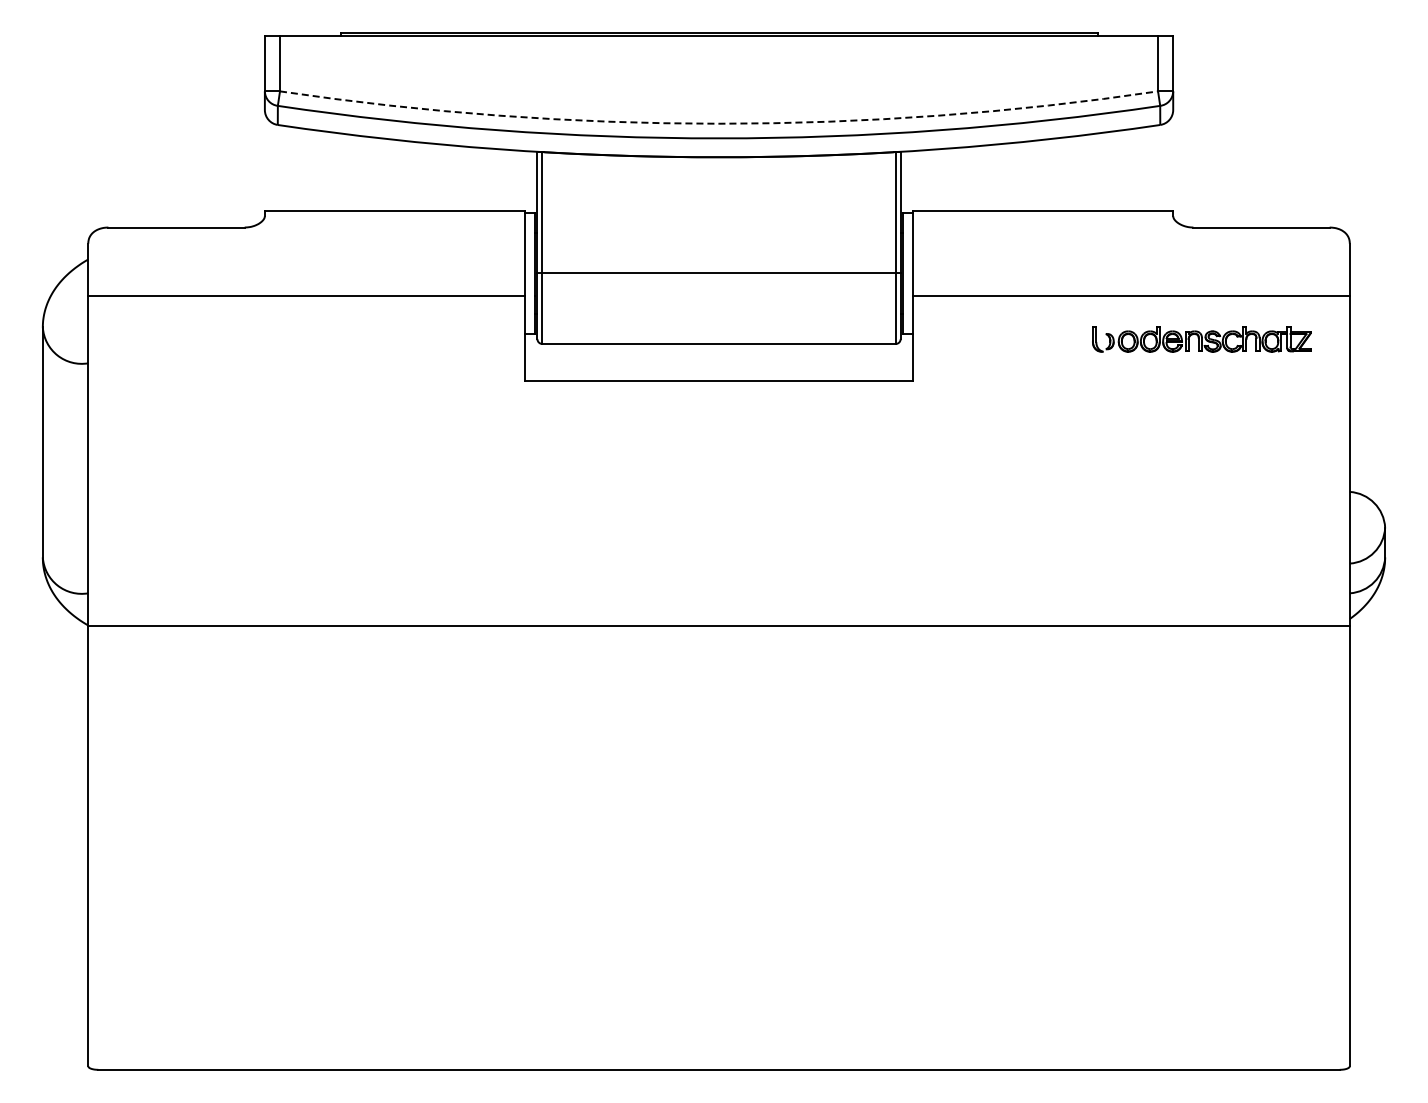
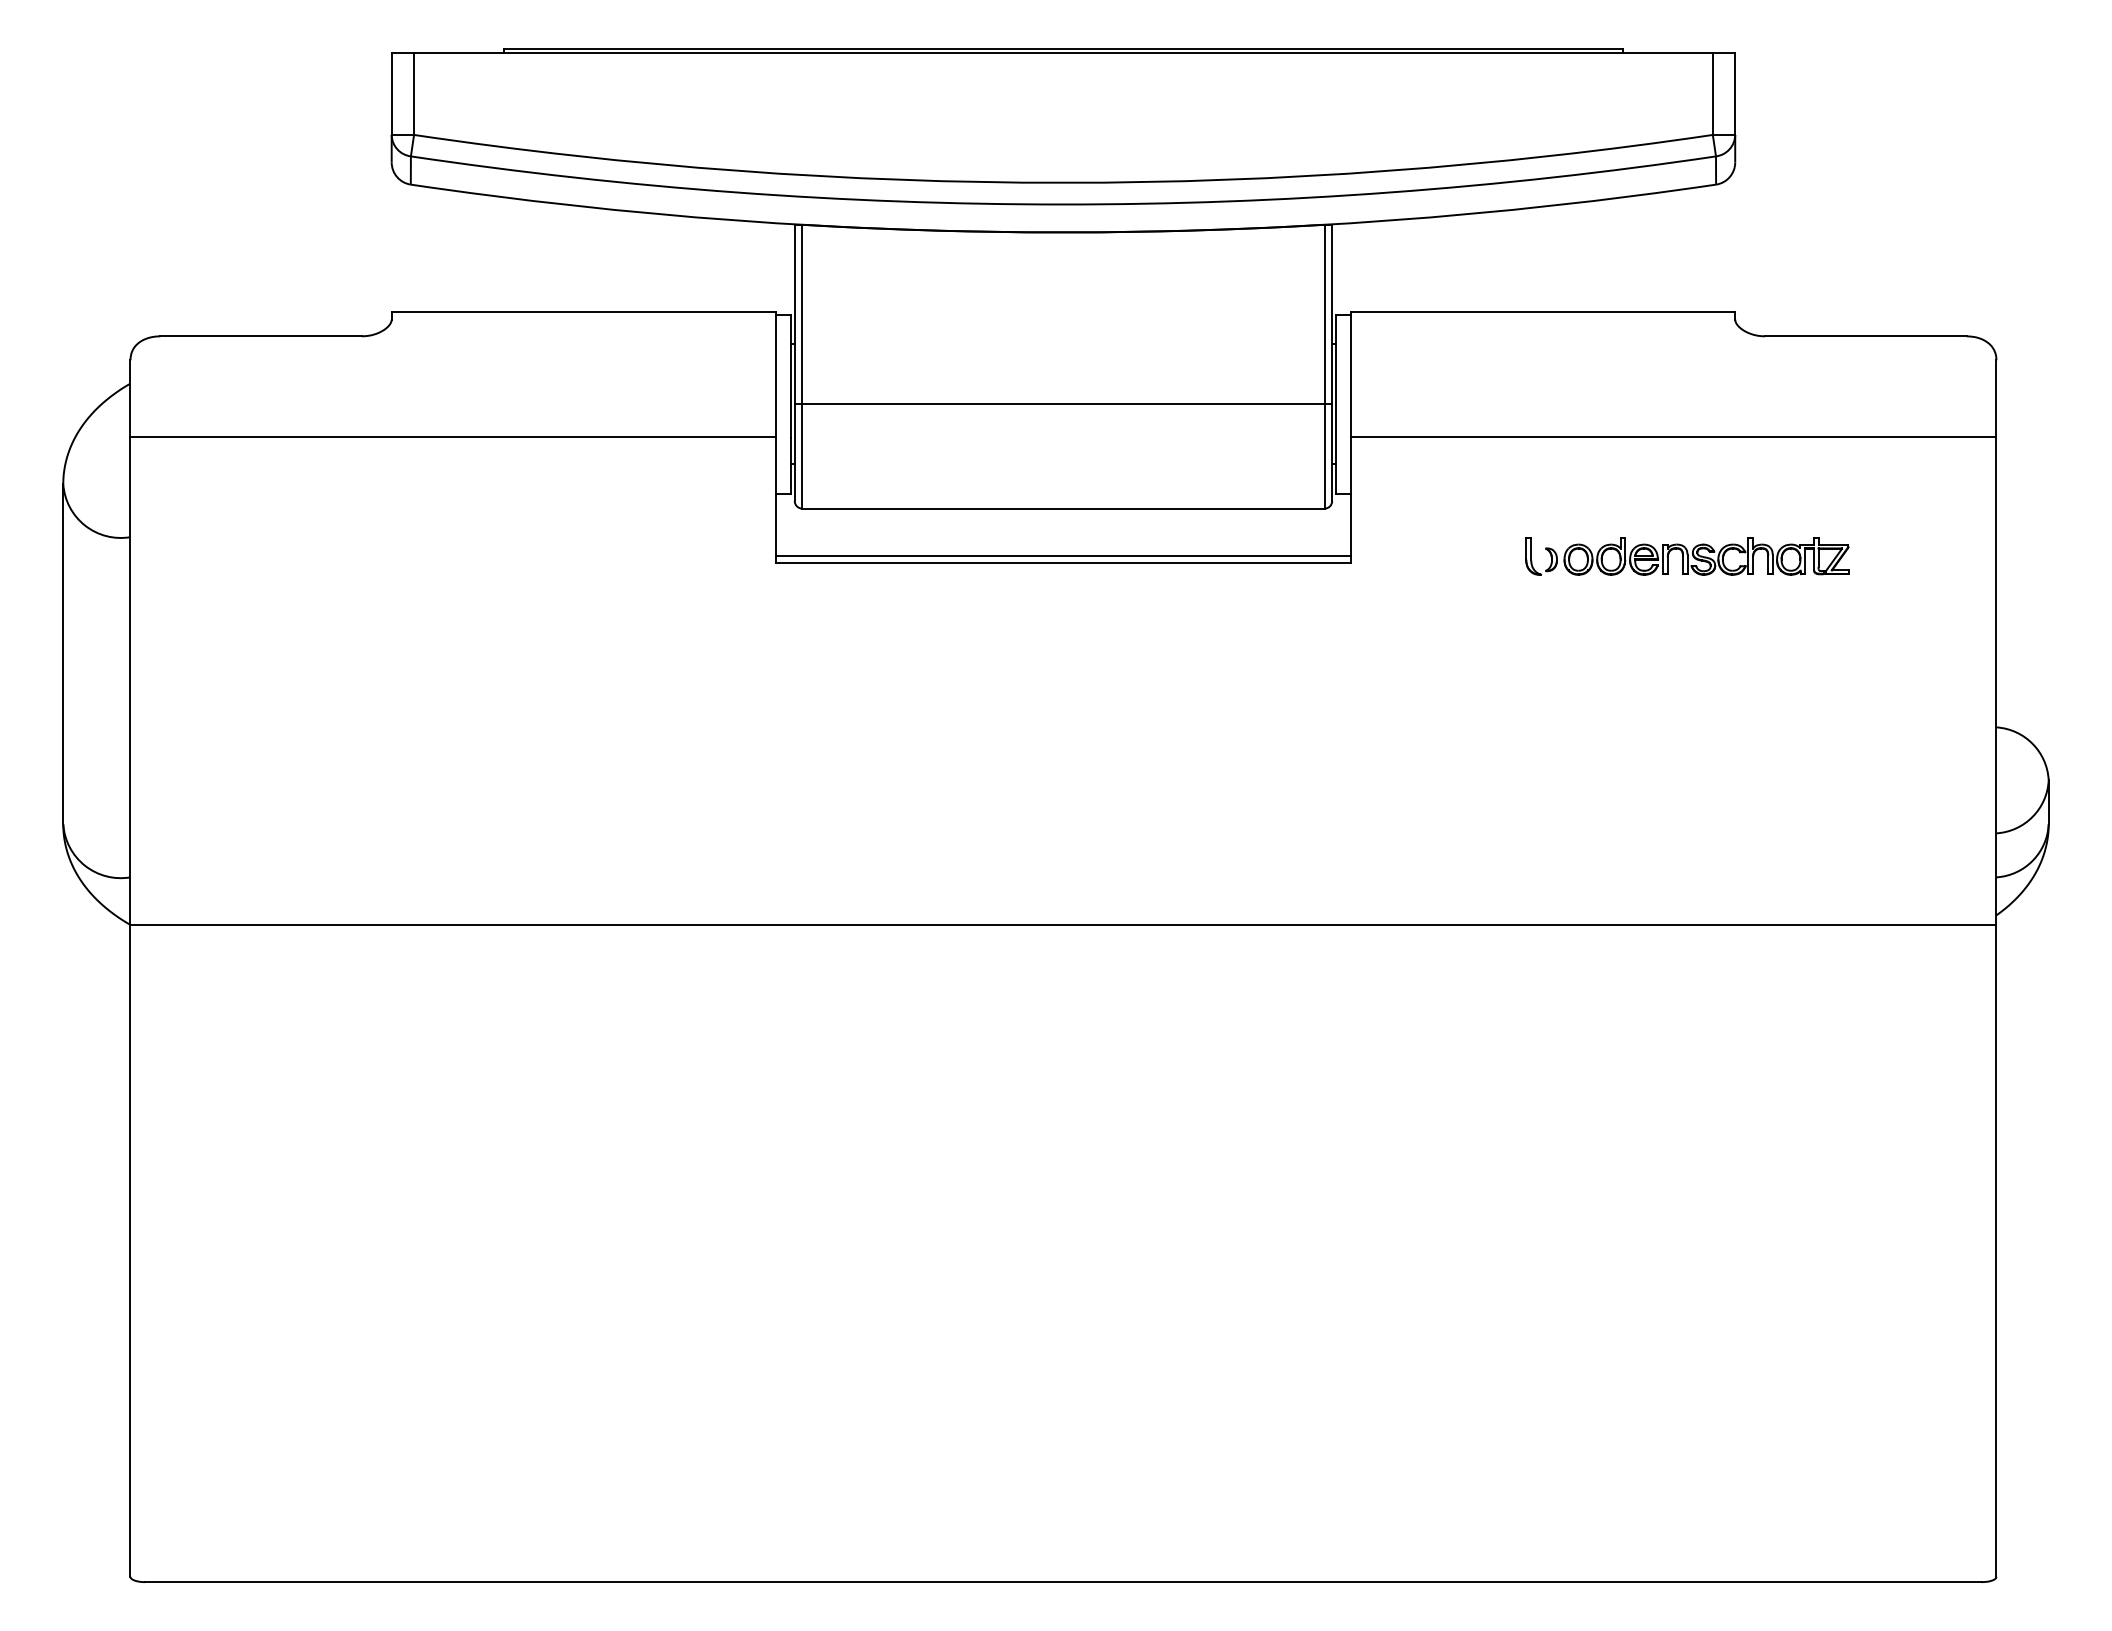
arc: (719, 123) -> (1064, 182), dashed -> solid
part: (1201, 339) -> (1686, 556), moved
line: (718, 376) -> (1062, 556), added

